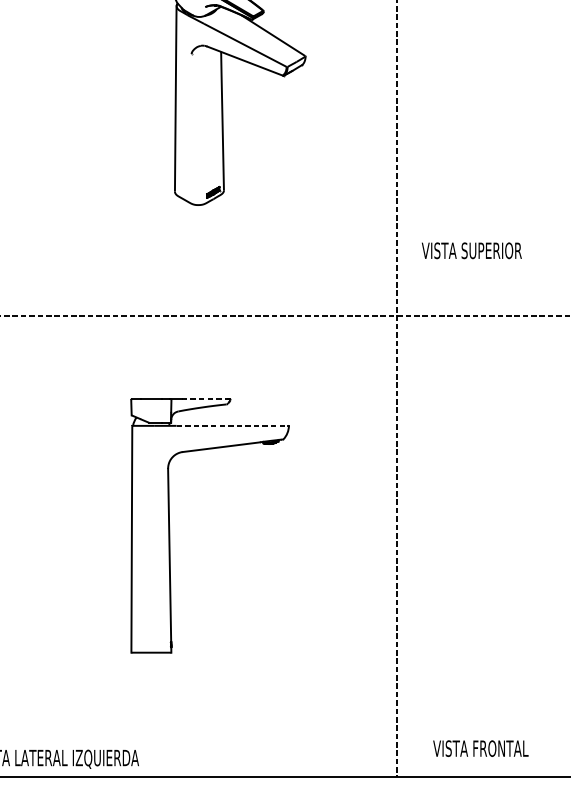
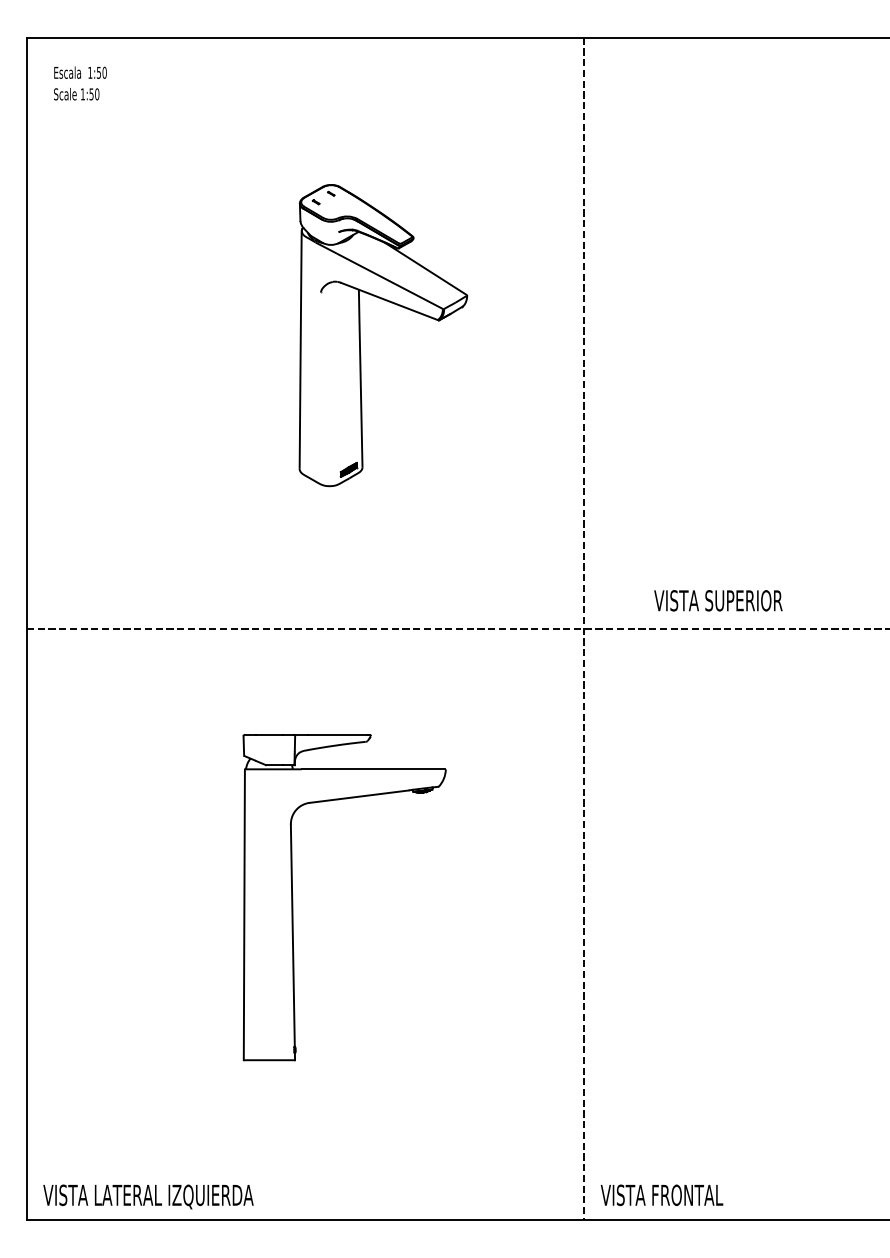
text: (471, 250) -> (718, 600), moved
line: (205, 398) -> (338, 734), dashed -> solid
line: (232, 426) -> (373, 769), dashed -> solid
text: (480, 748) -> (661, 1195), moved

